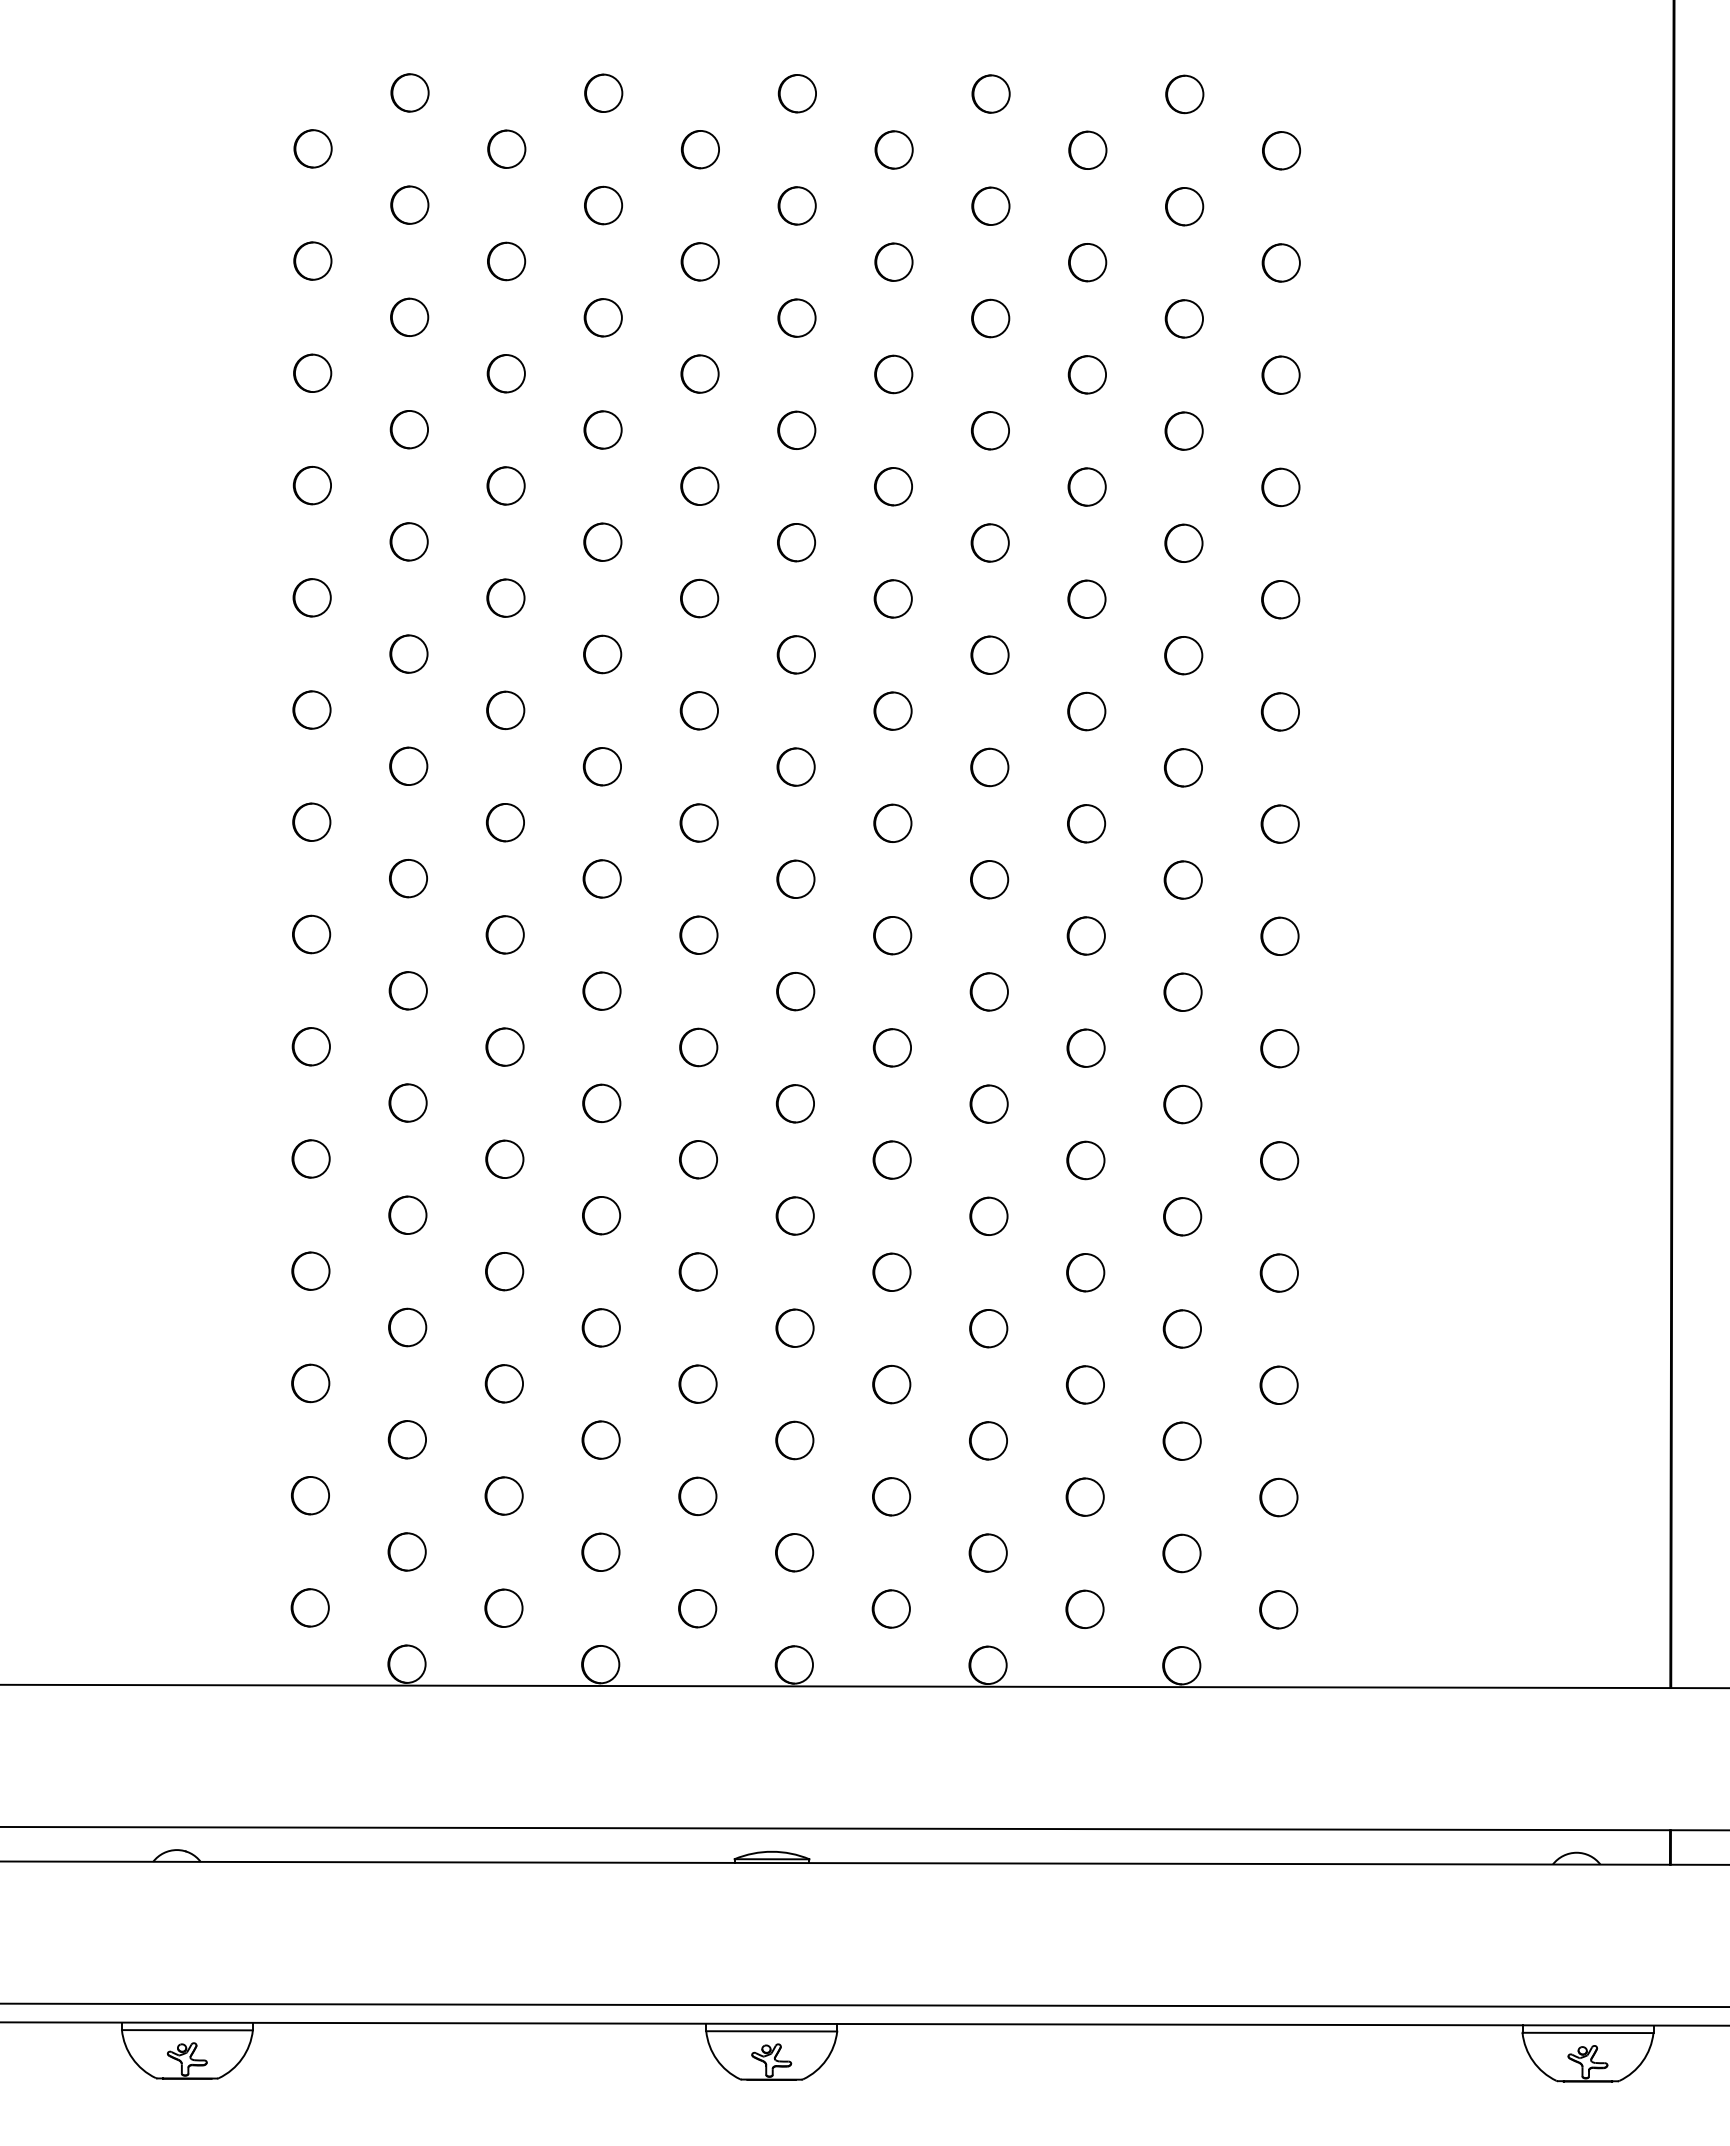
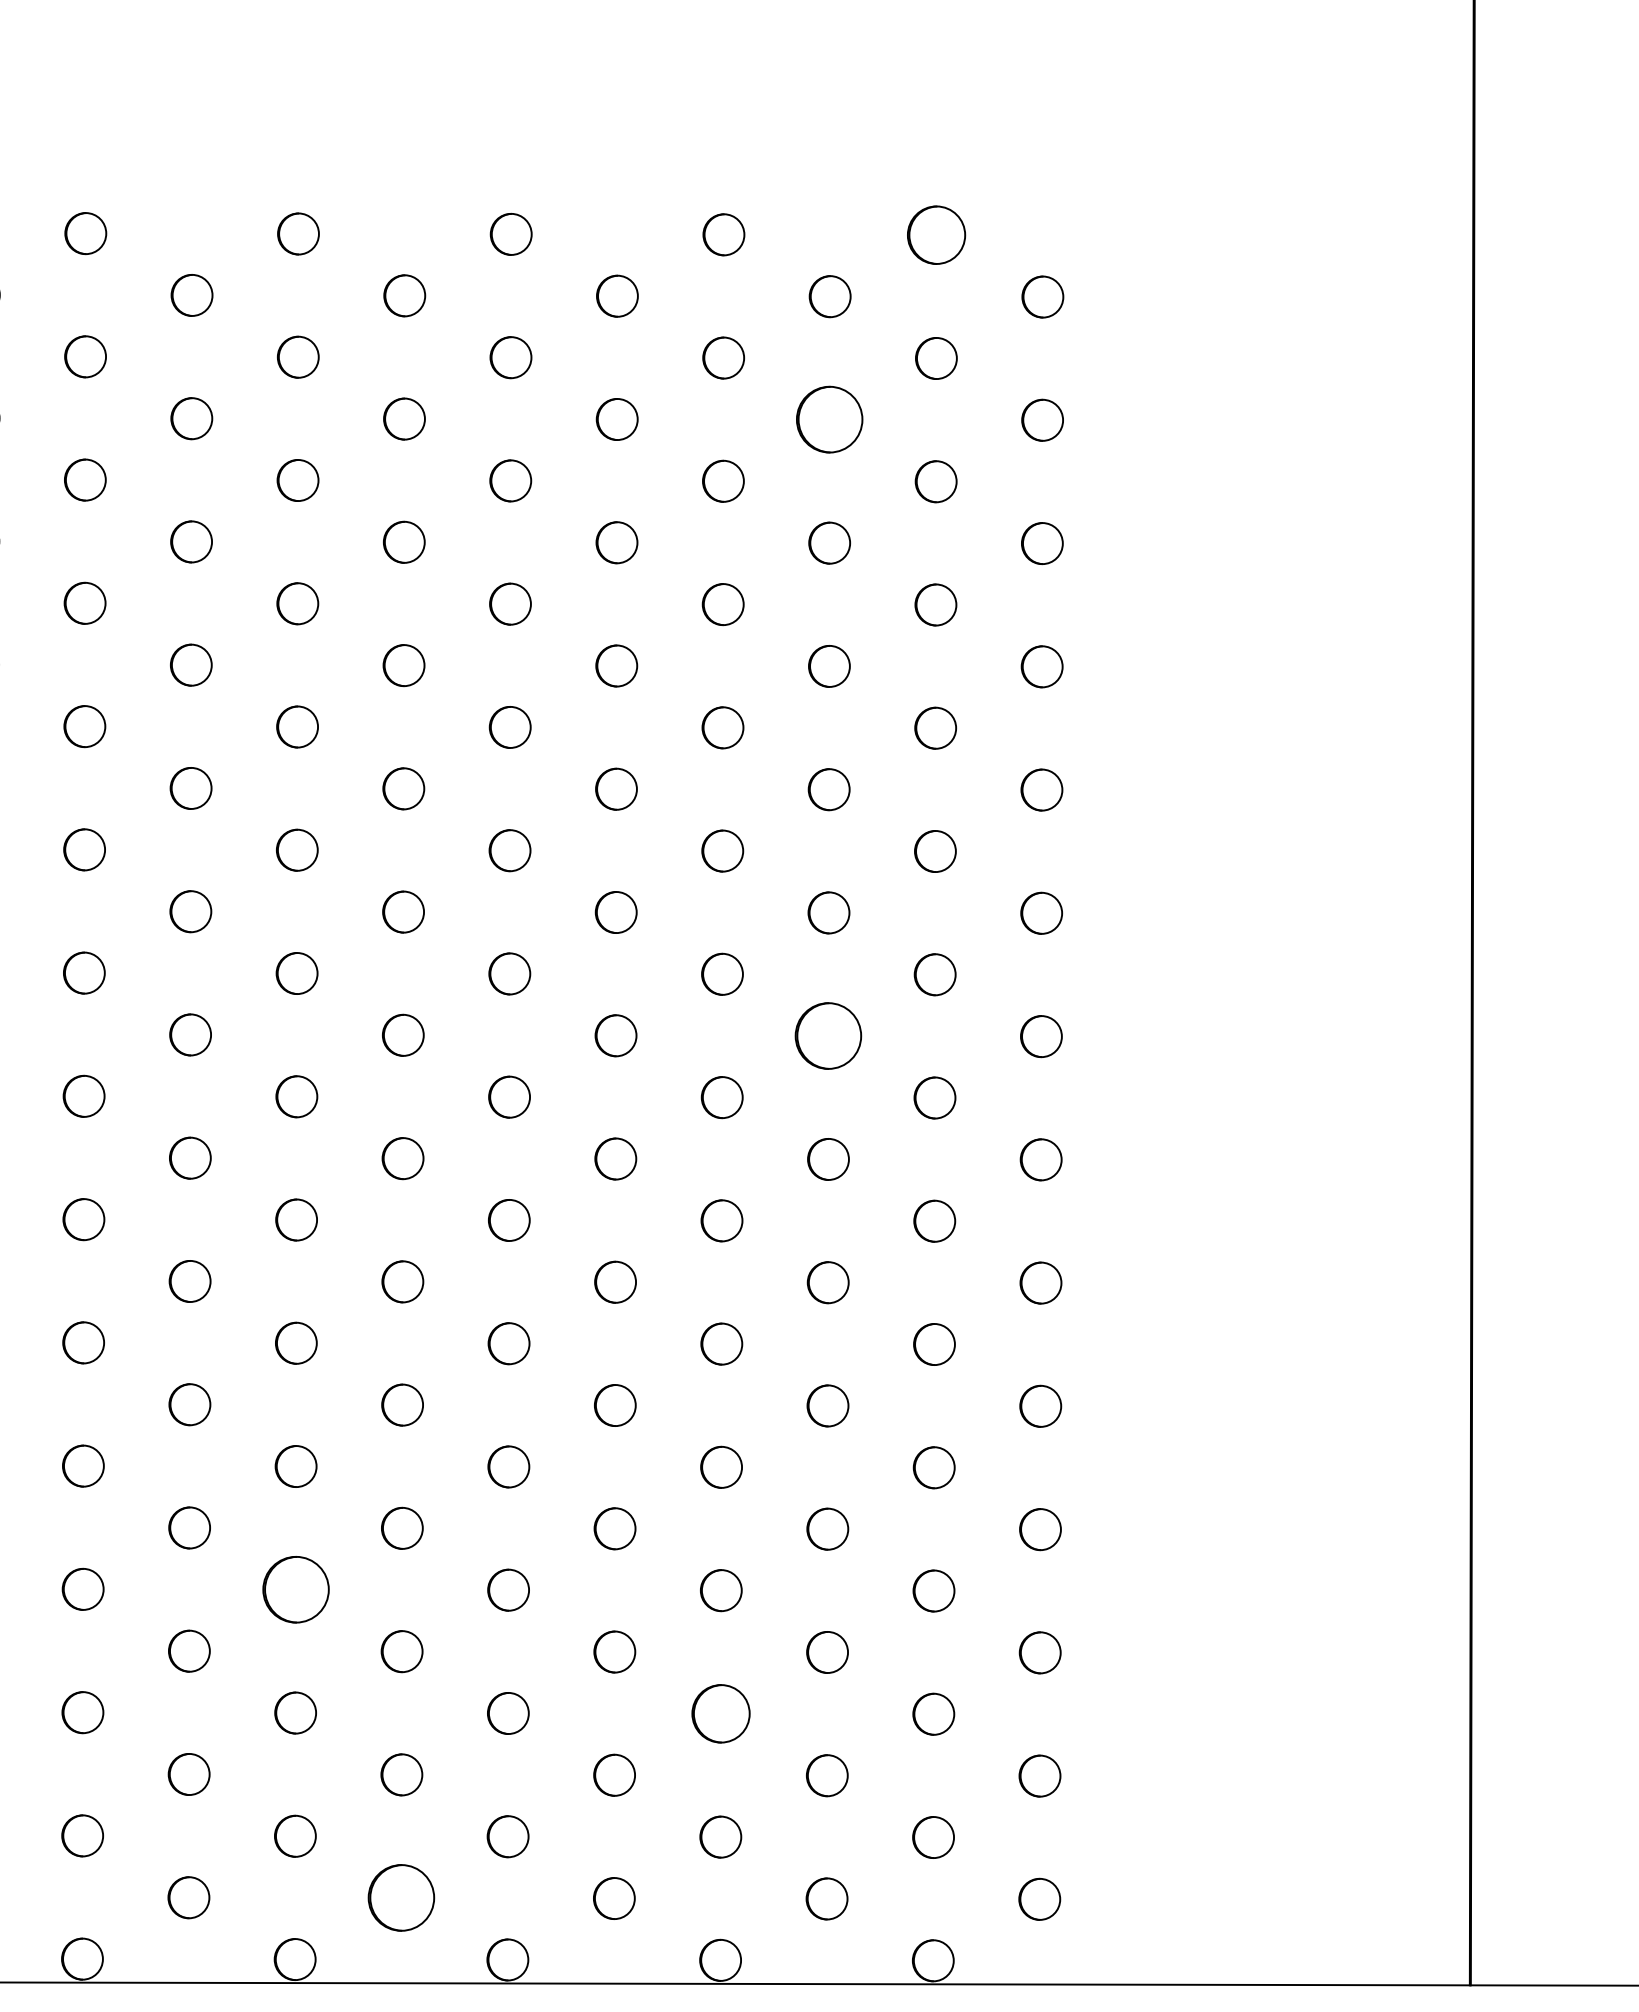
part: (1184, 94) -> (936, 235), size x1.4
part: (1087, 262) -> (829, 419), size x1.6
part: (1086, 823) -> (828, 1035), size x1.6
part: (600, 1327) -> (294, 1589), size x1.6
part: (988, 1440) -> (721, 1713), size x1.4
part: (697, 1608) -> (401, 1897), size x1.6

